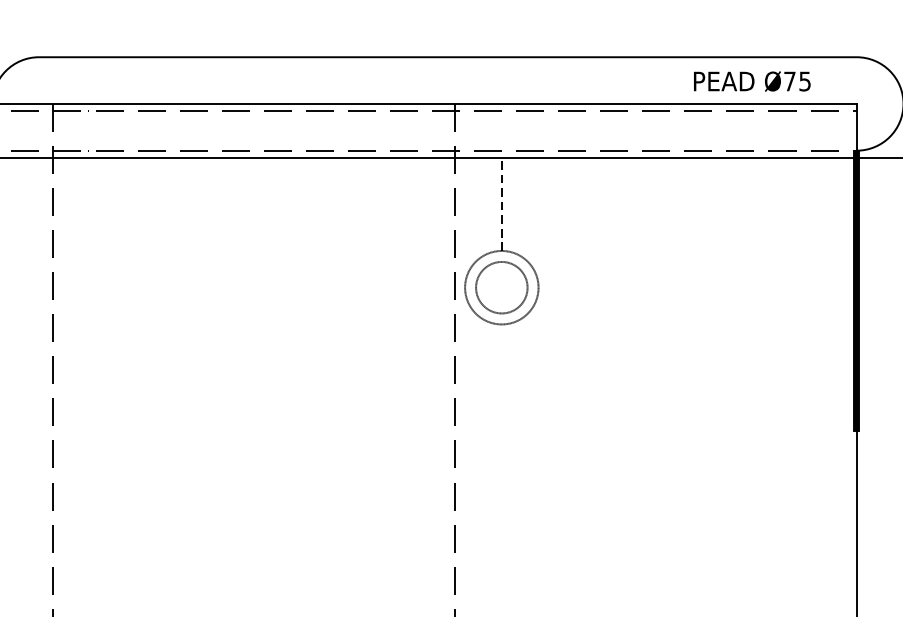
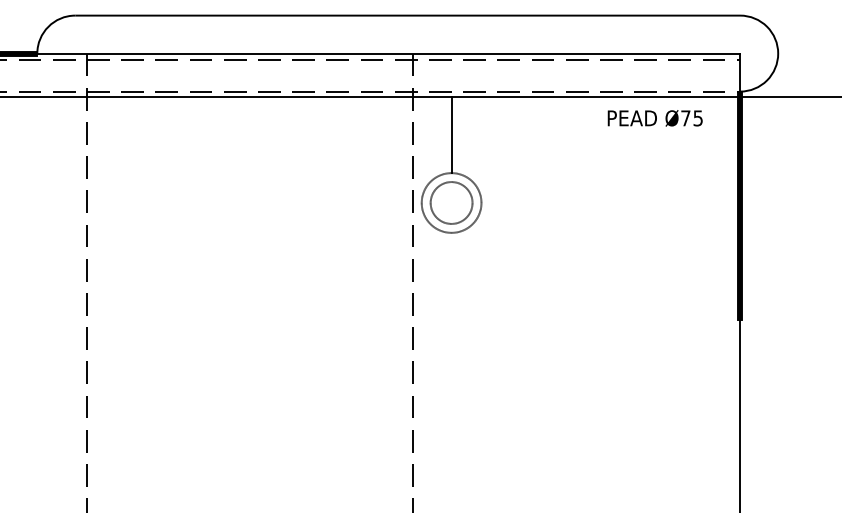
text: (751, 81) -> (654, 118), moved
line: (501, 204) -> (451, 135), dashed -> solid

